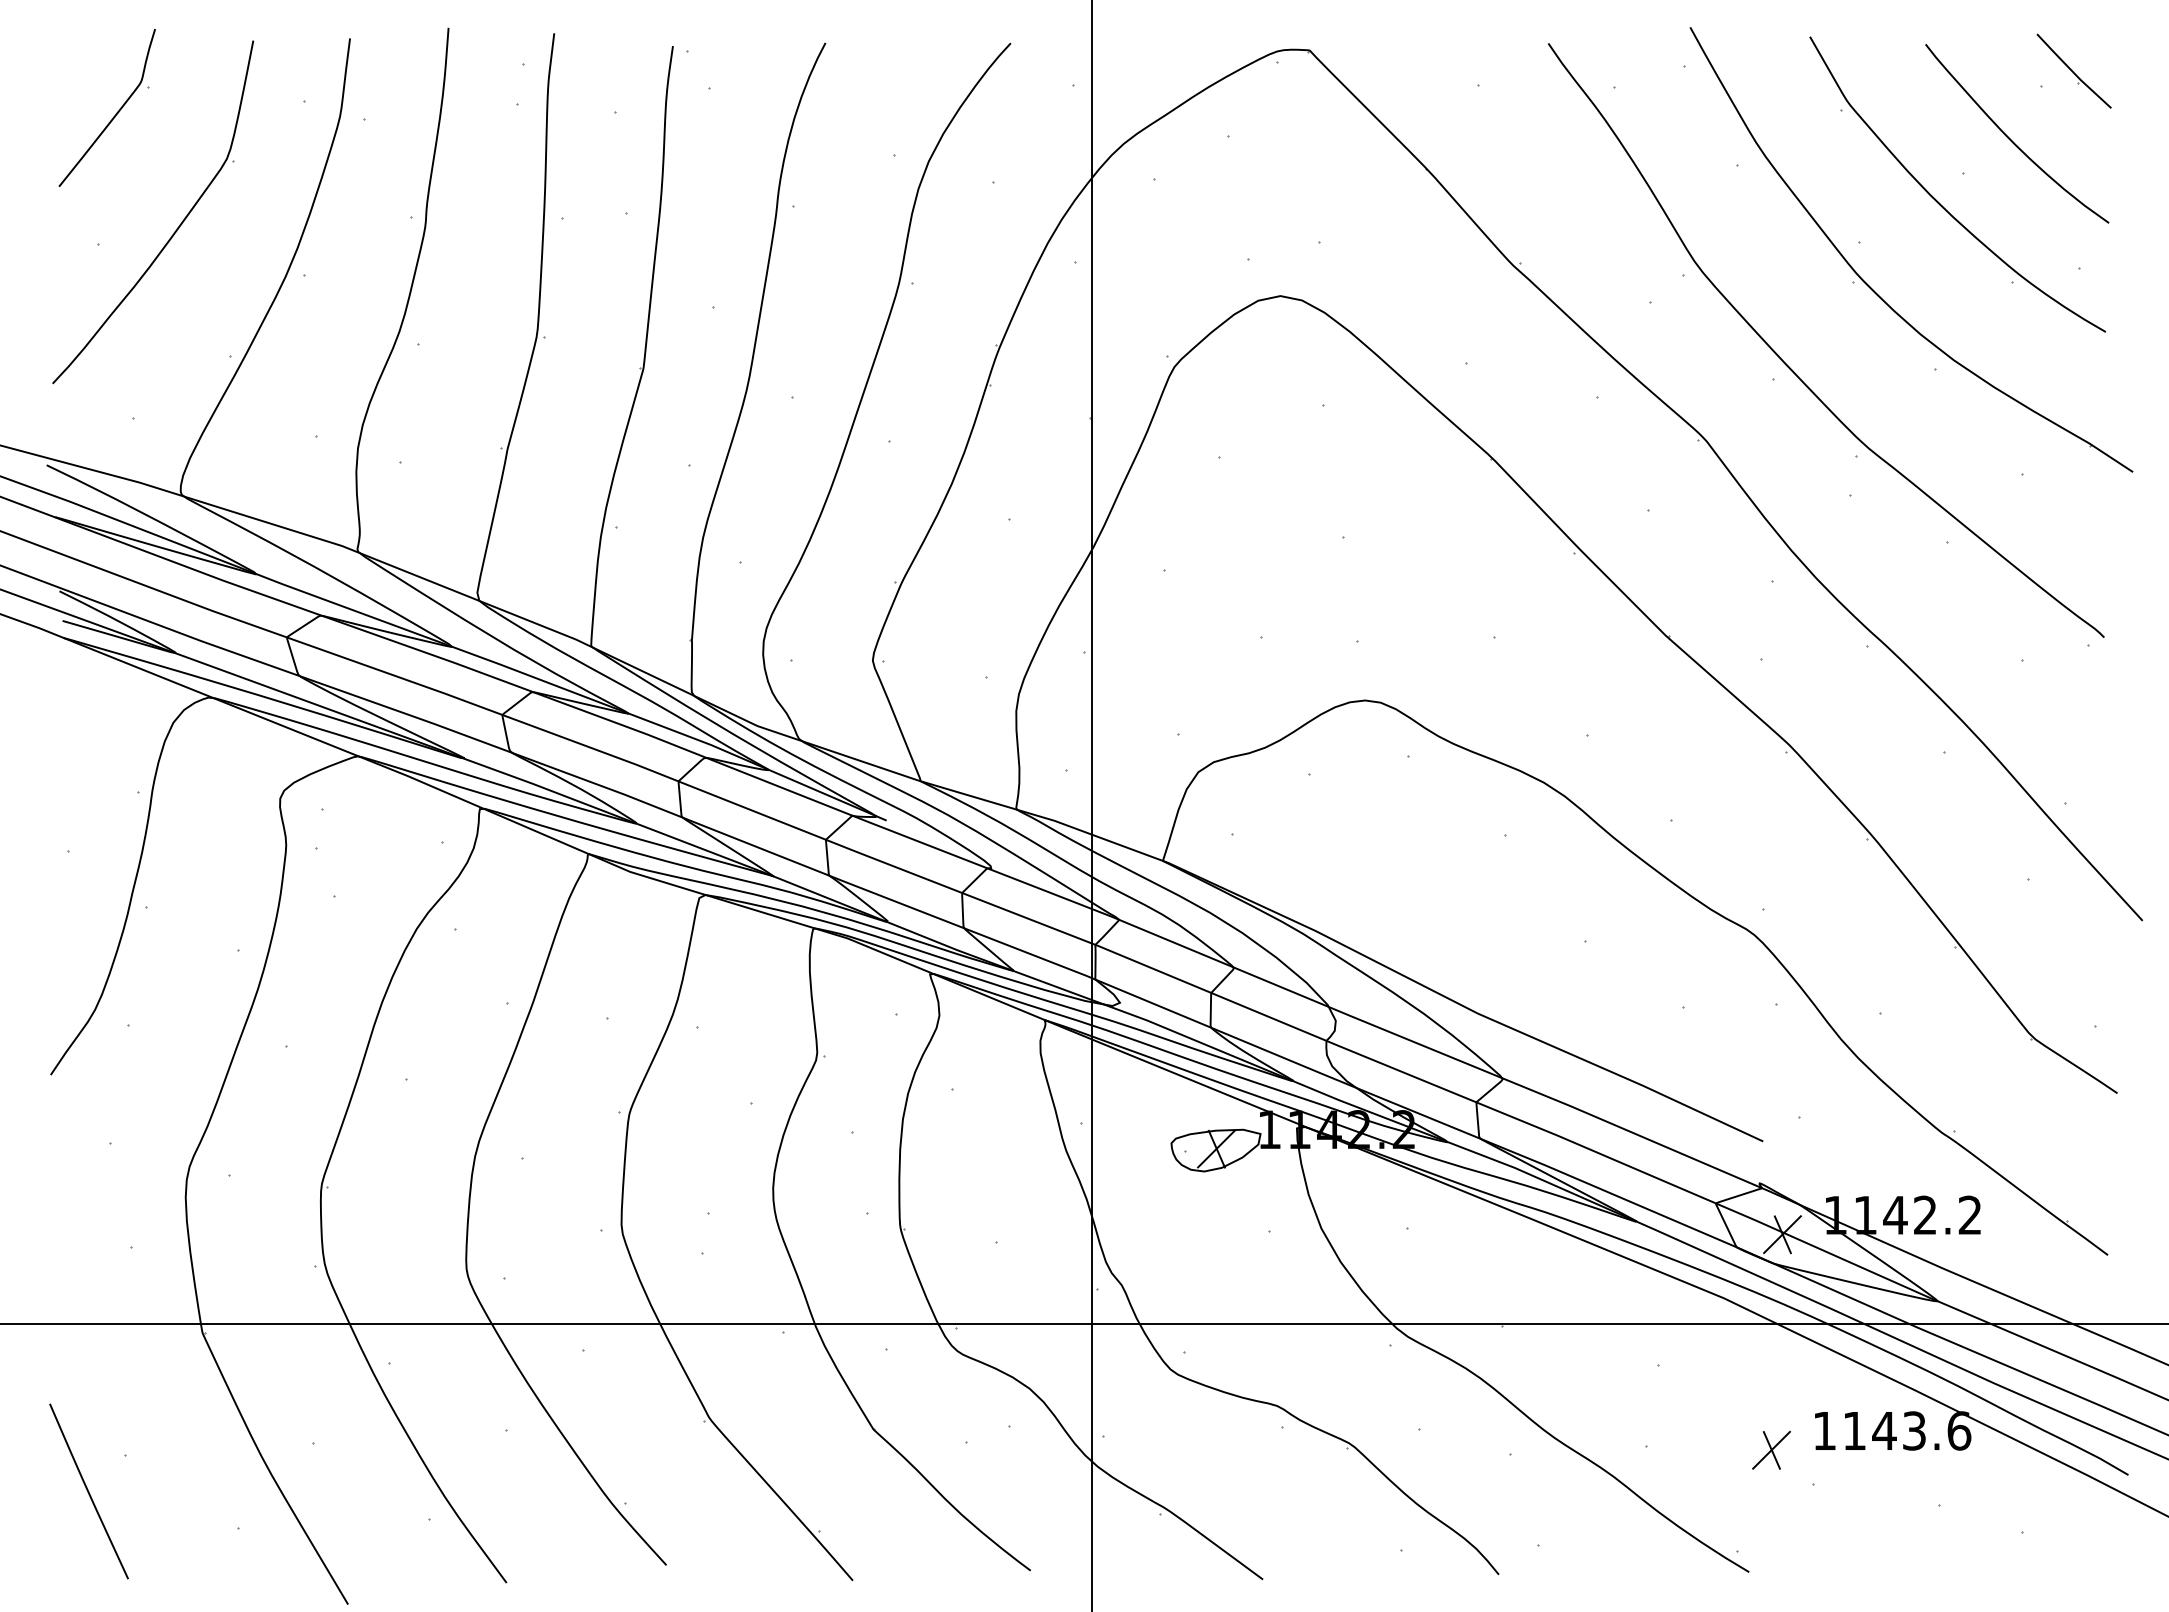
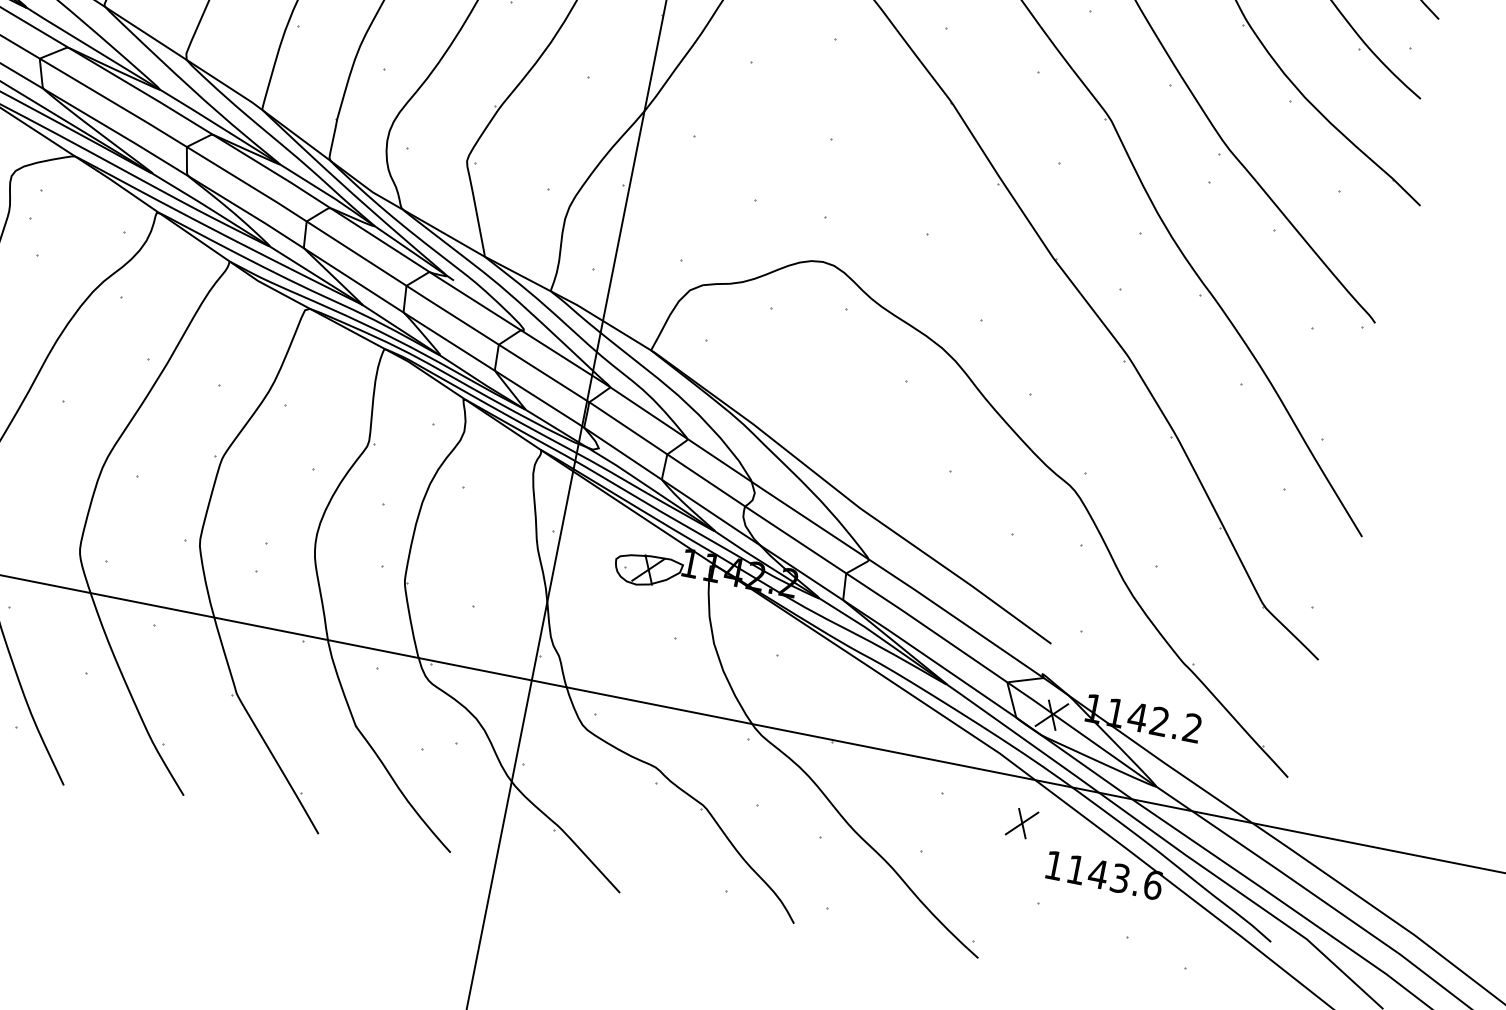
part: (1771, 1450) -> (1022, 823), moved

